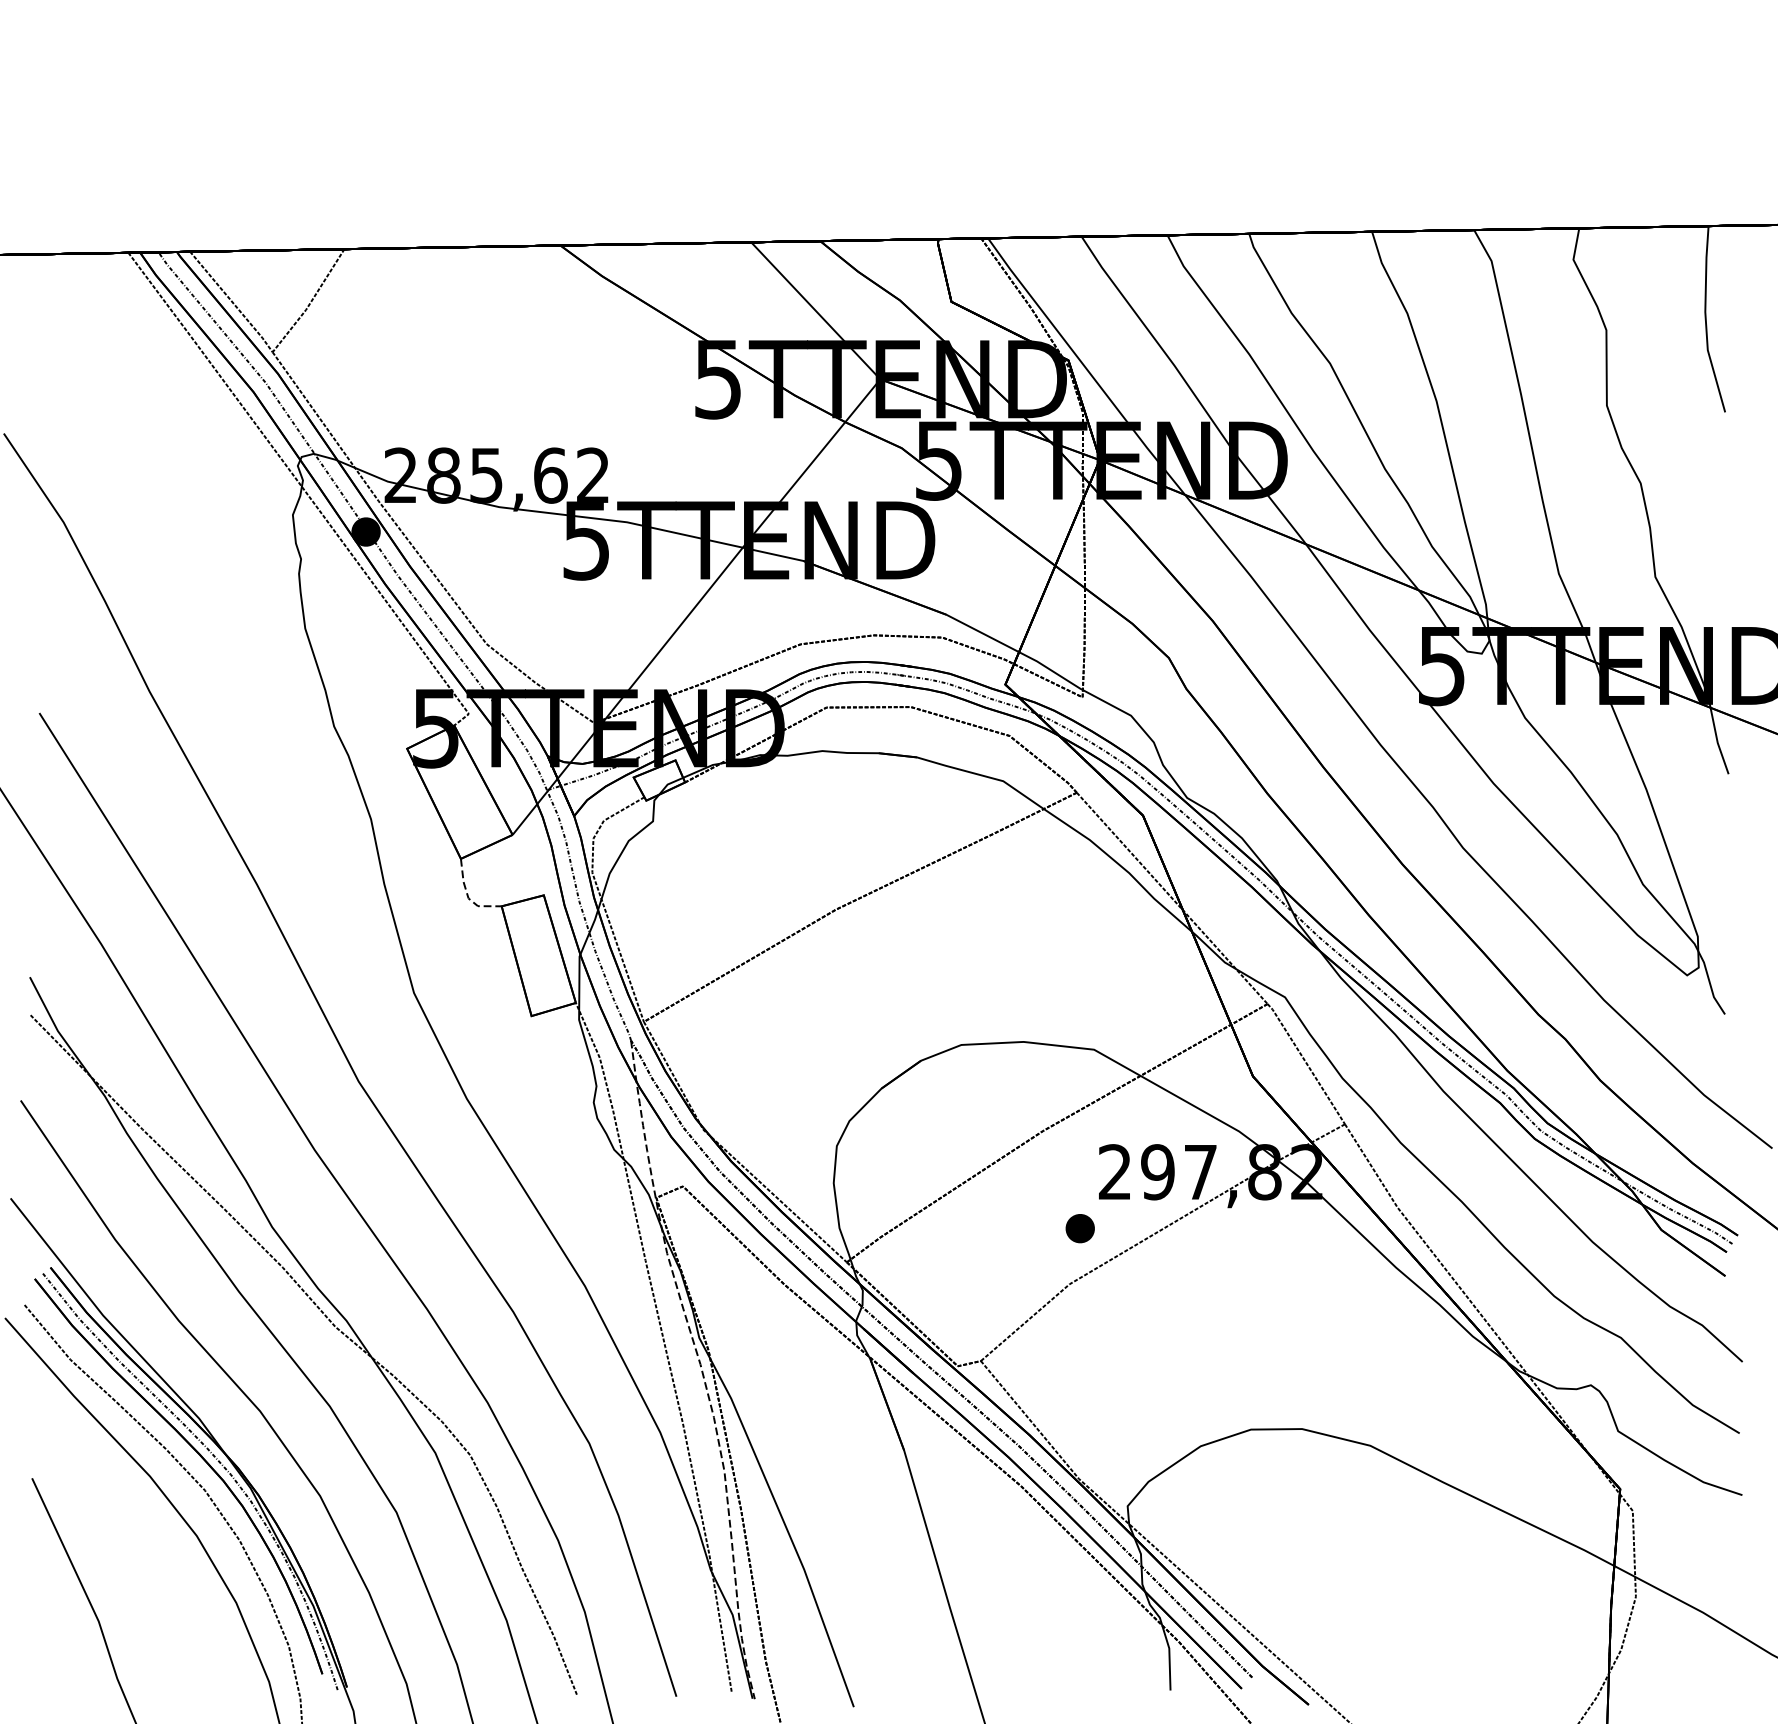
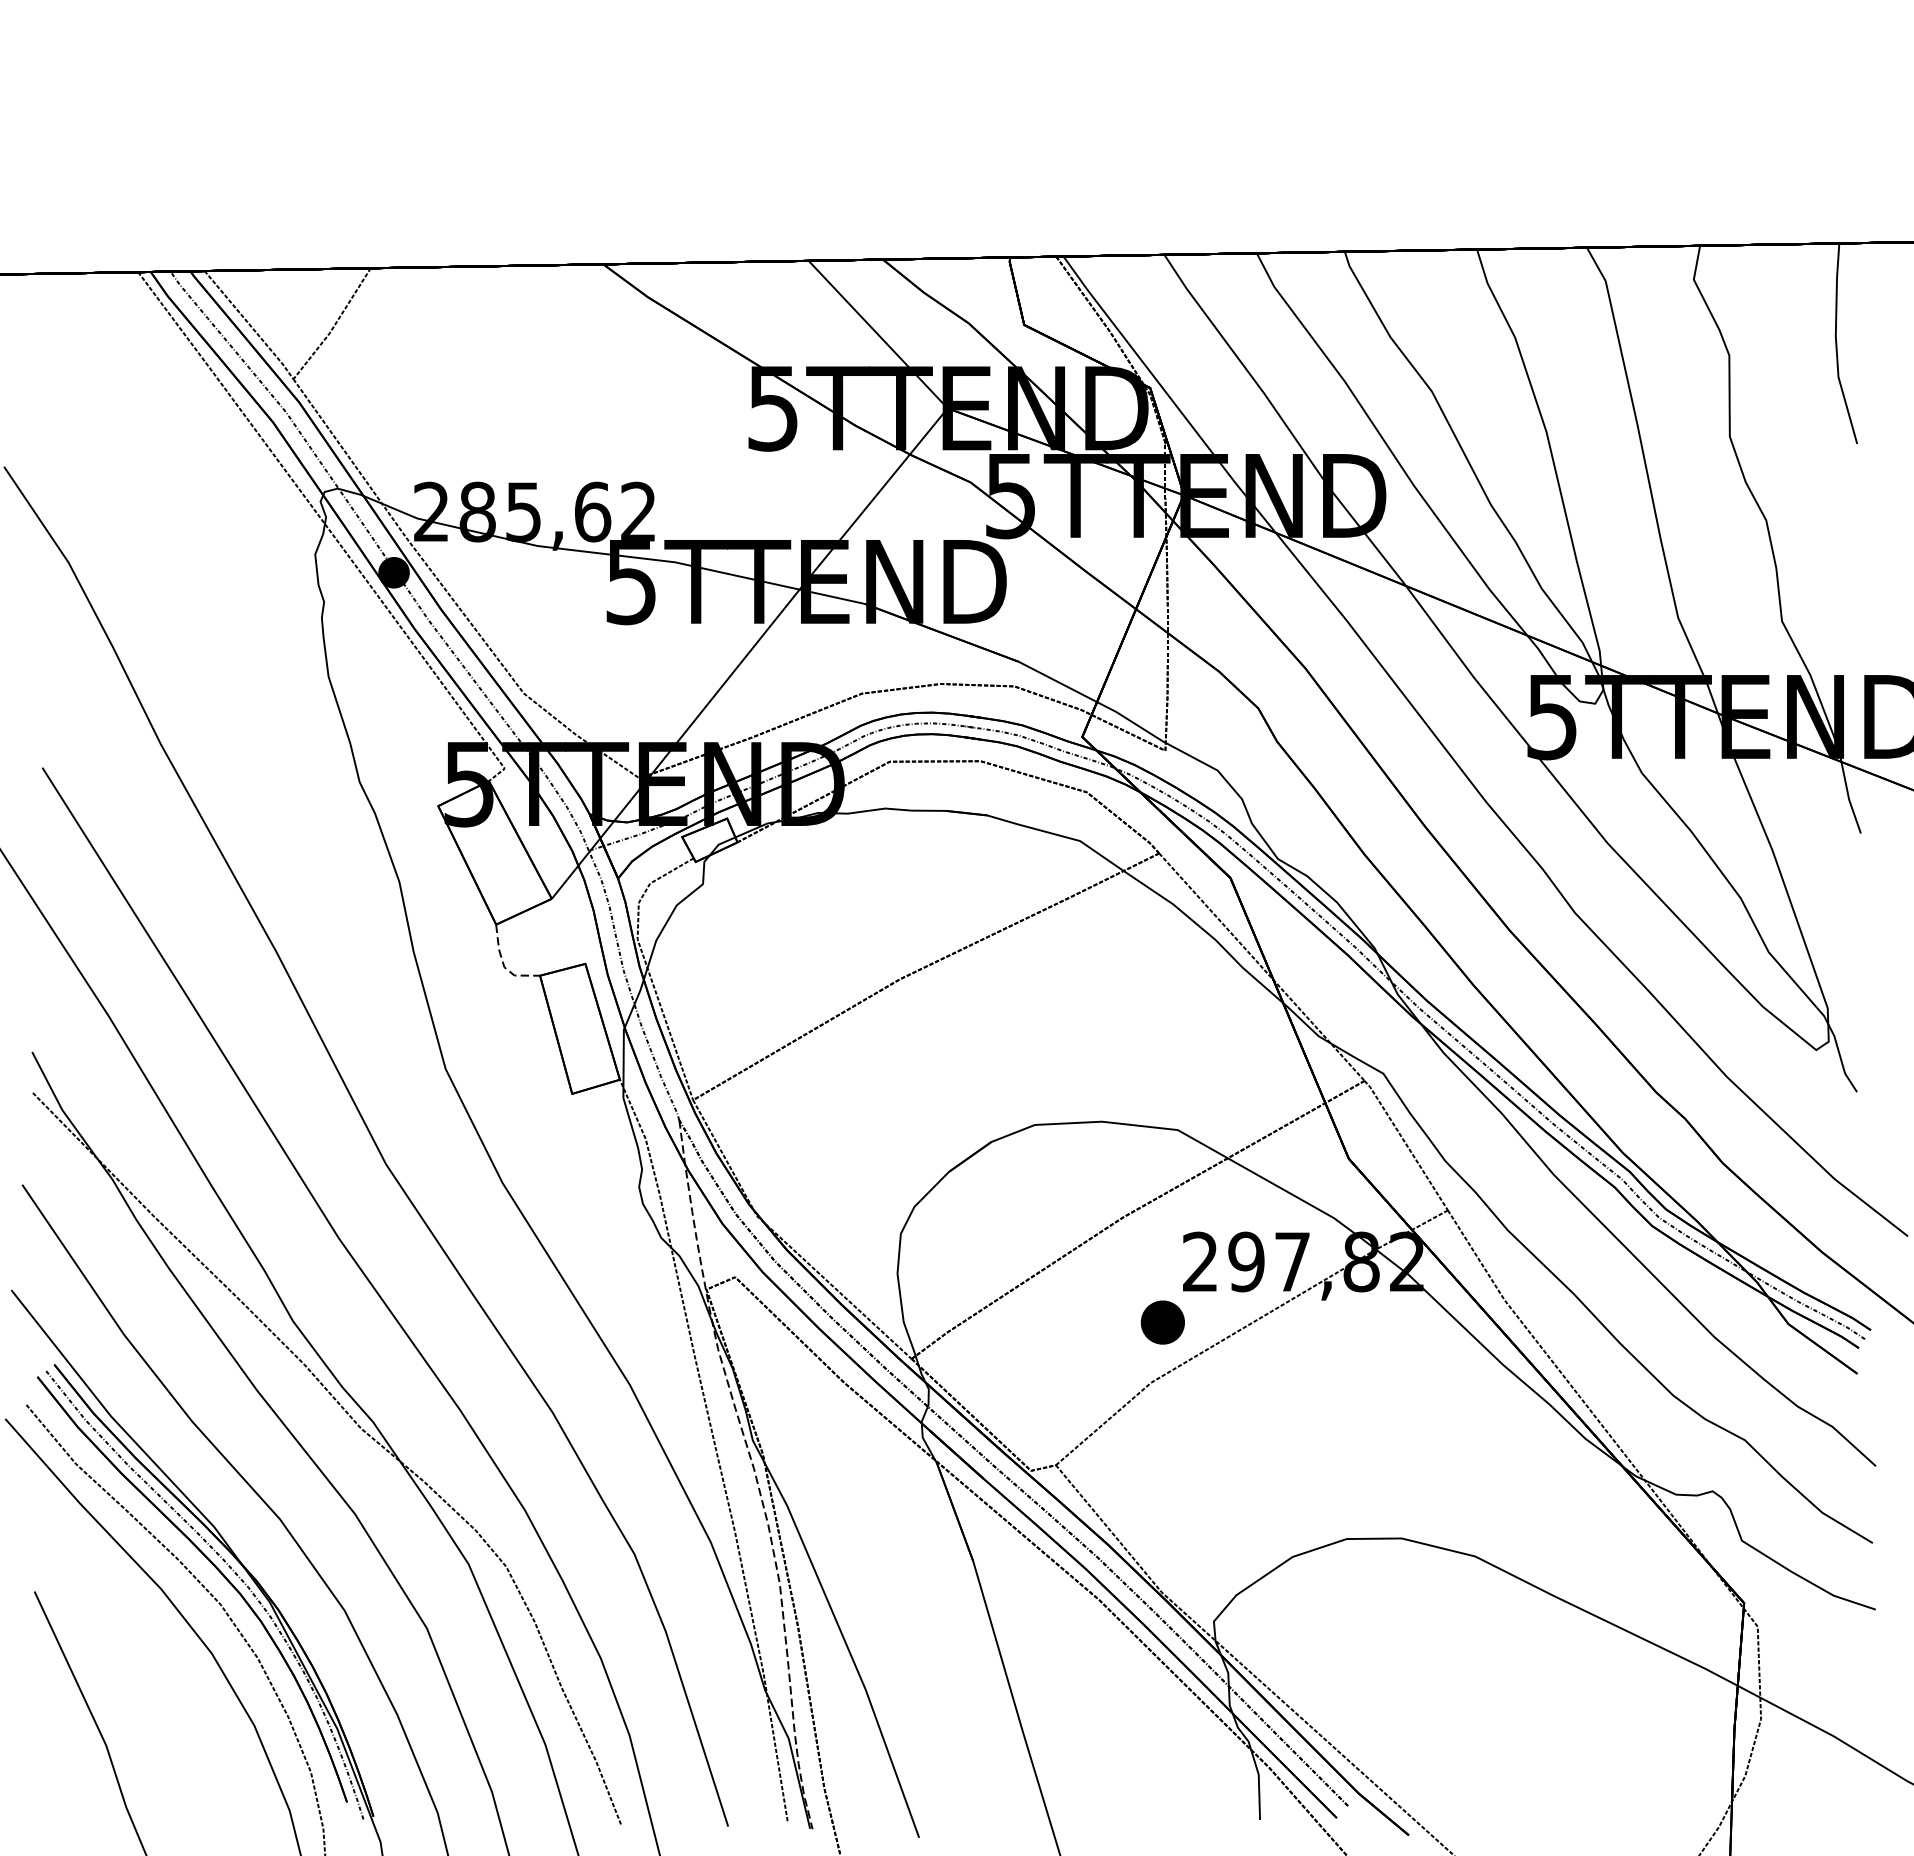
part: (1079, 1228) -> (1162, 1322), size x1.4

